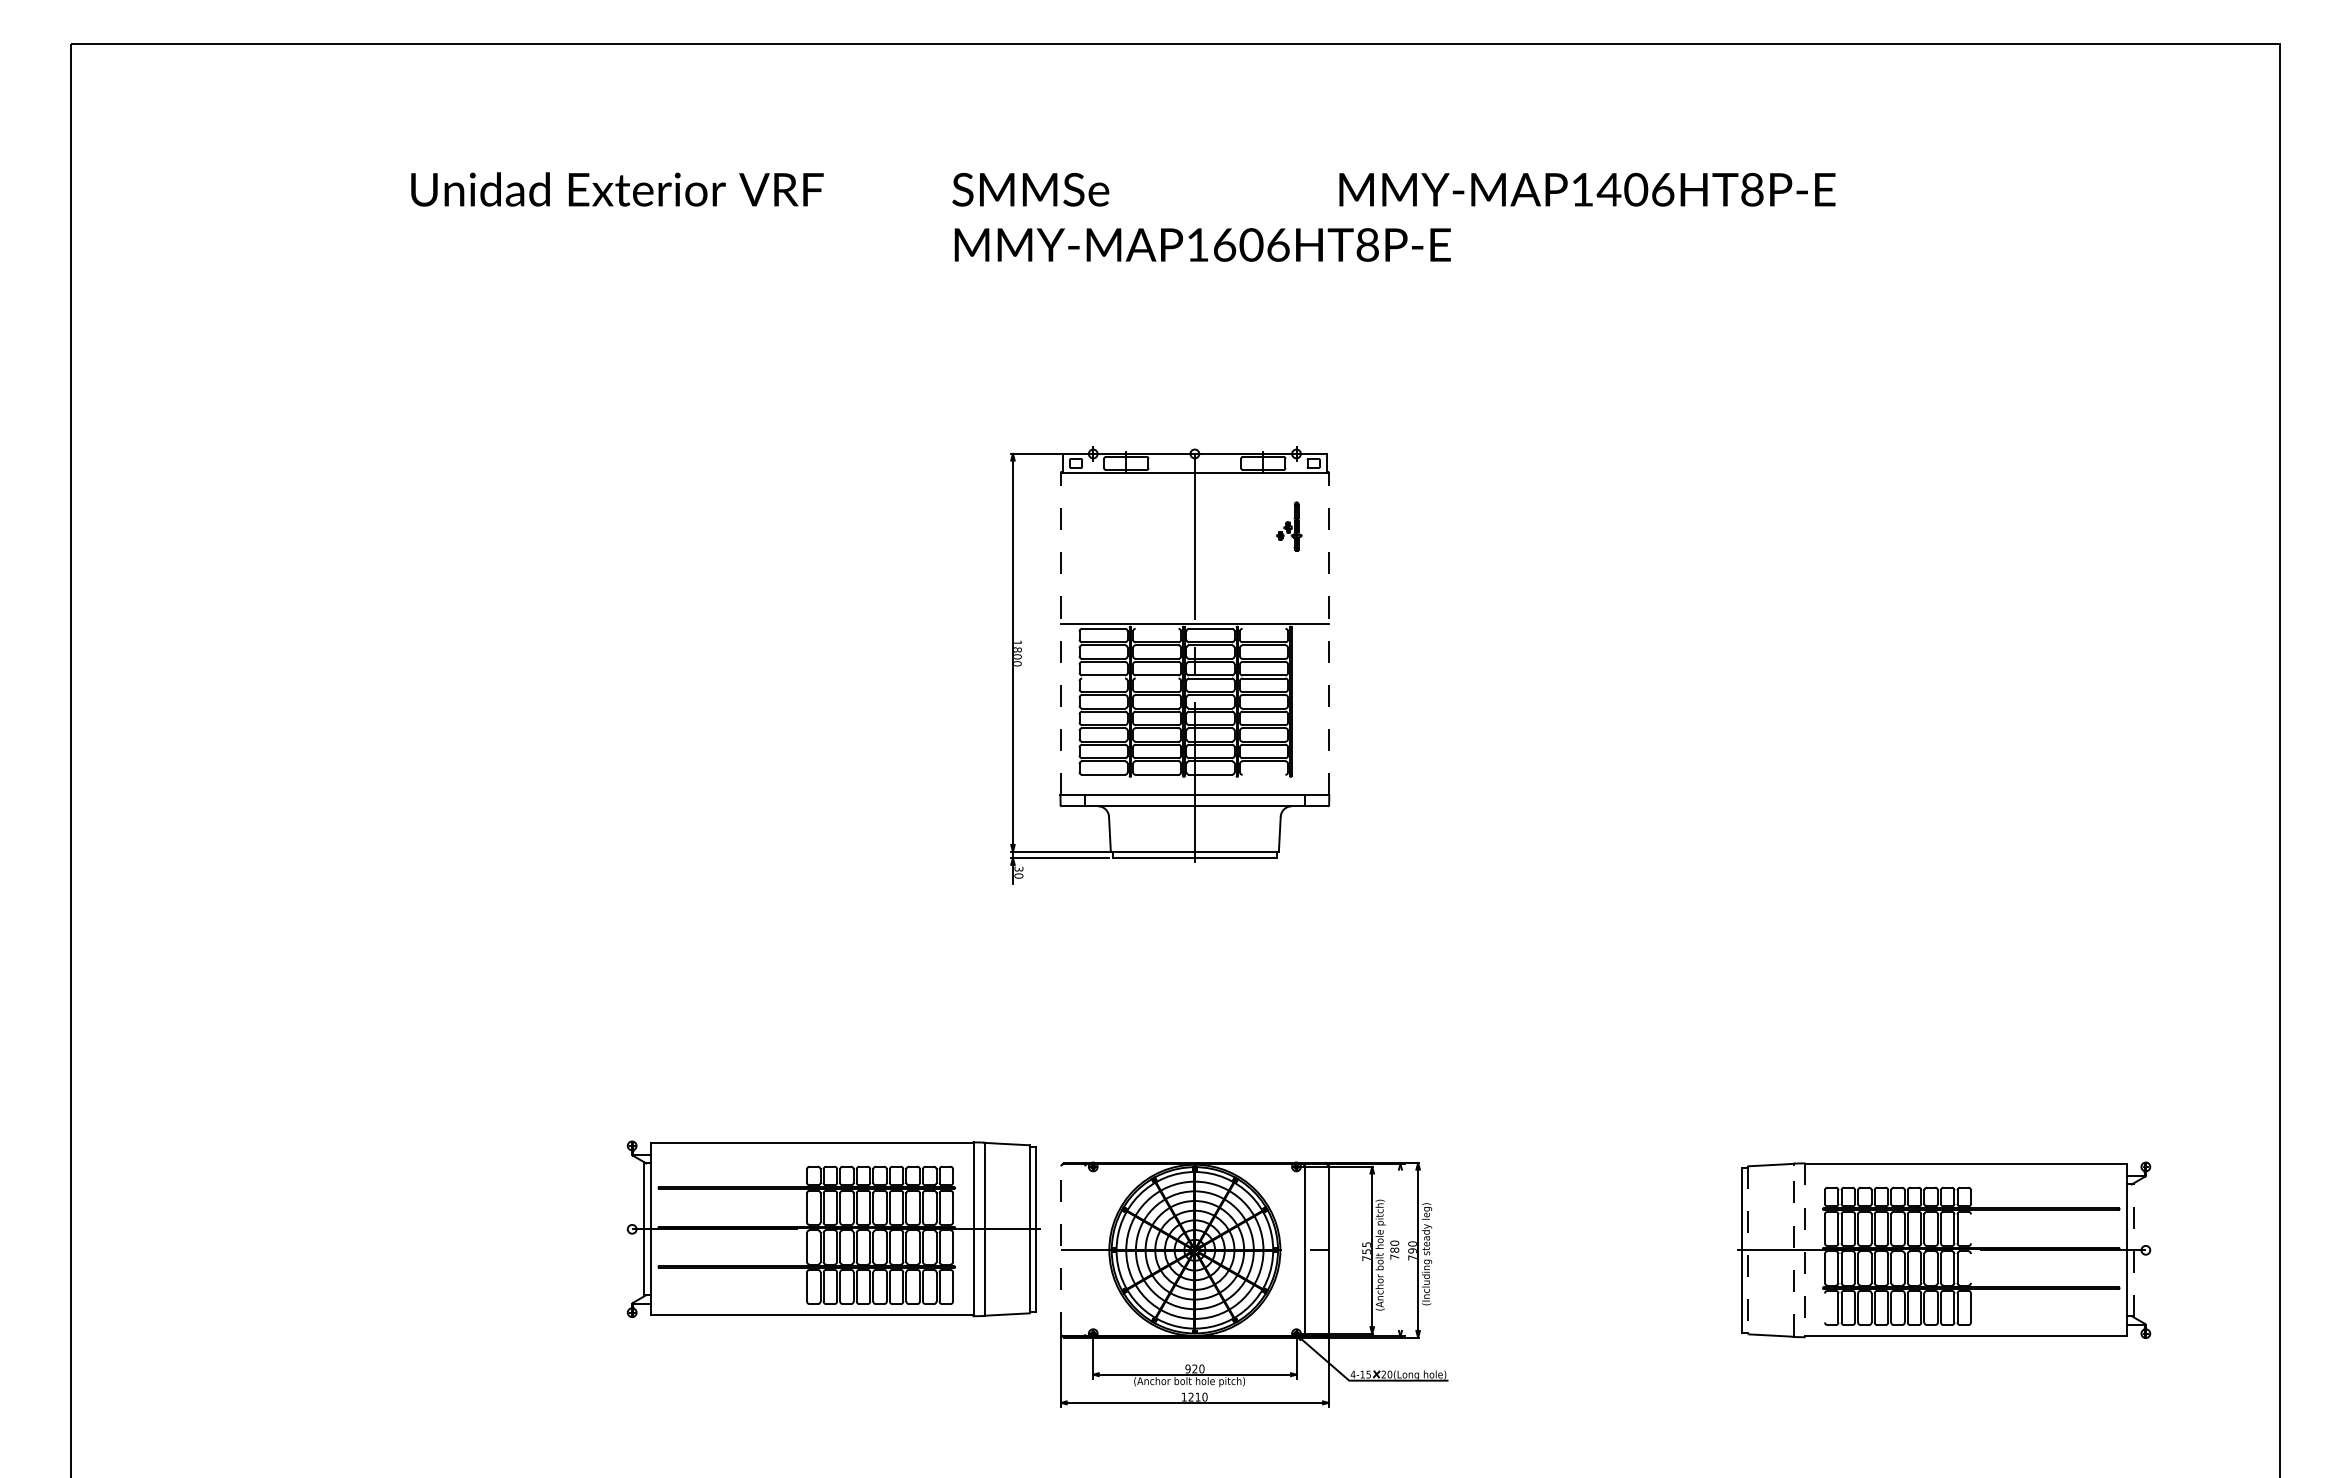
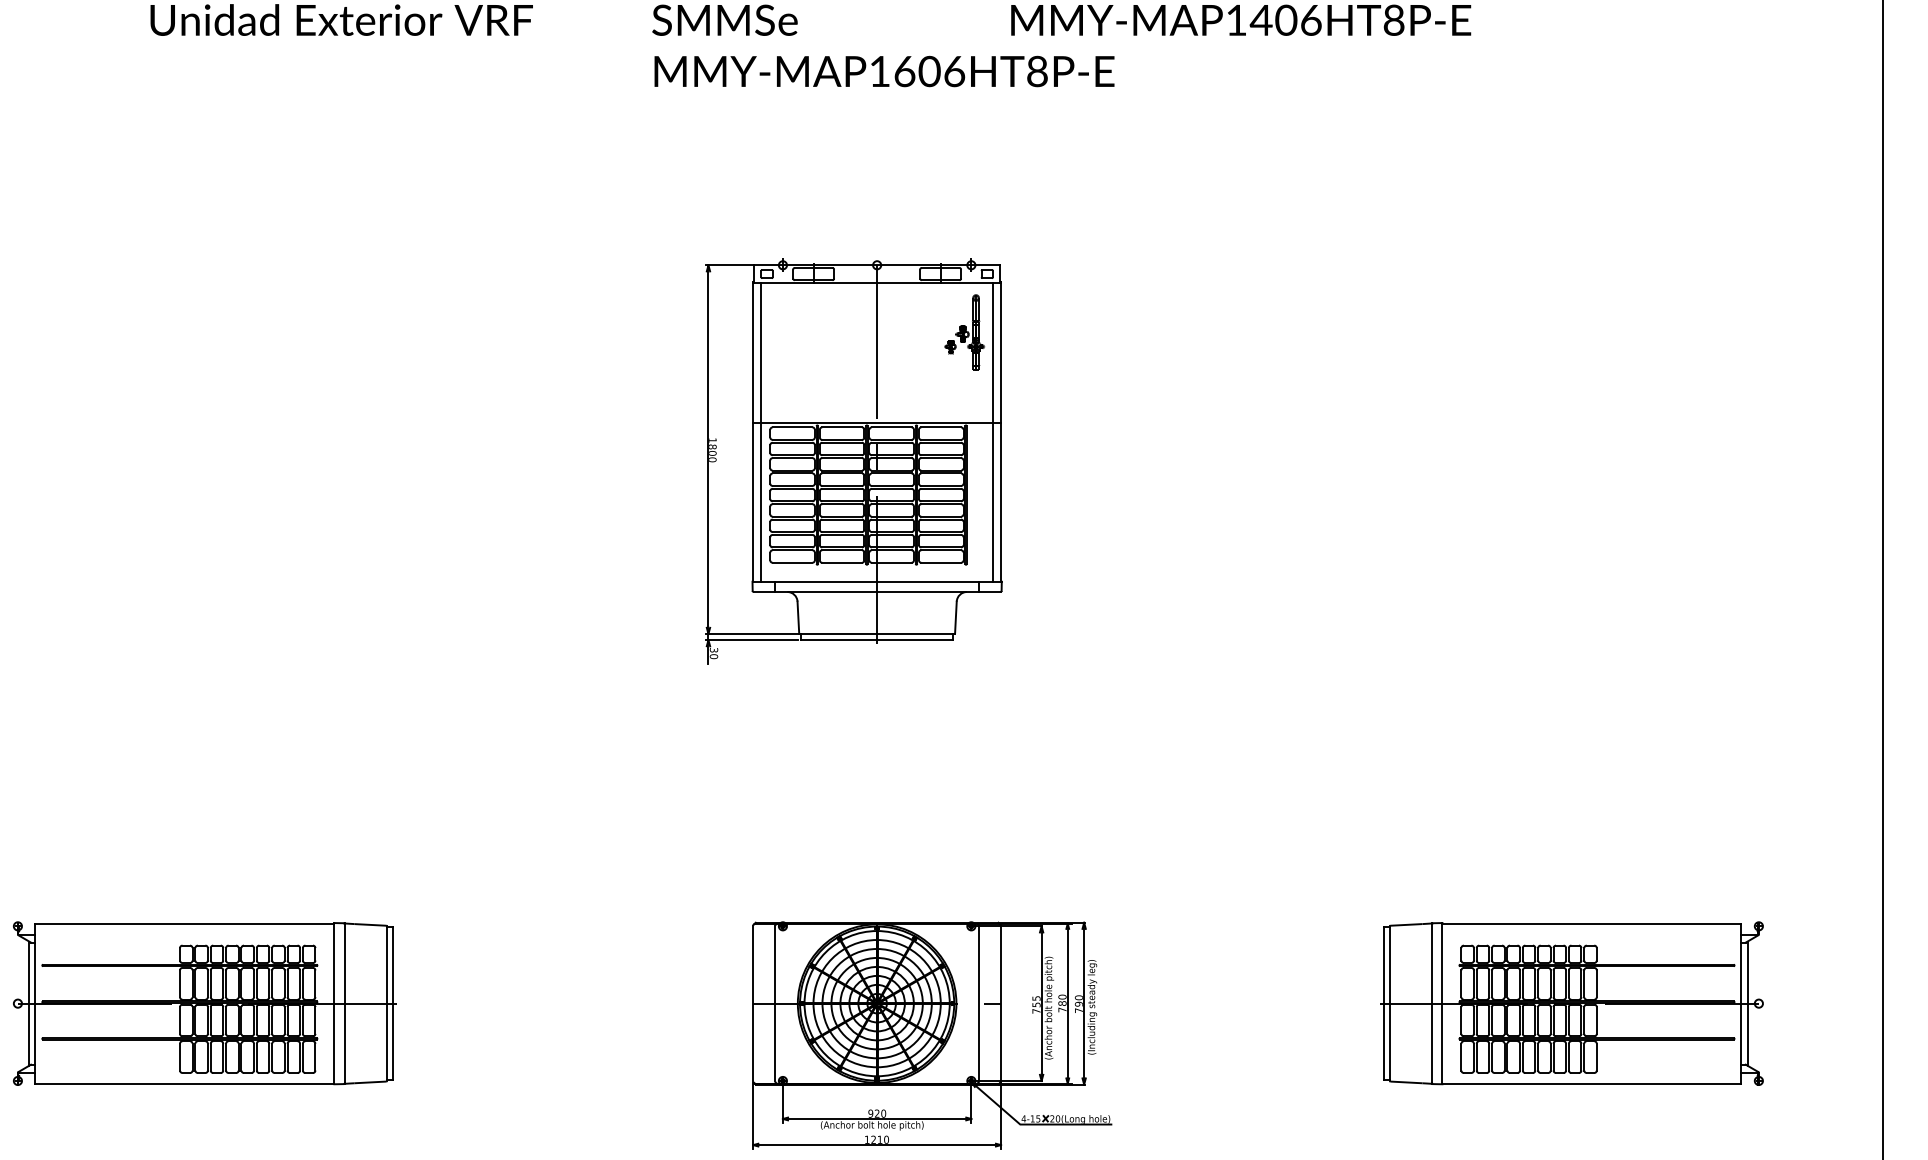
part: (1289, 526) -> (964, 332), size x1.67
line: (1156, 628) -> (841, 427), added
line: (1263, 628) -> (940, 427), added
line: (1061, 633) -> (753, 431), dashed -> solid
line: (1070, 633) -> (761, 431), added
line: (1319, 633) -> (992, 431), added
line: (1328, 633) -> (1001, 431), dashed -> solid
line: (1103, 678) -> (792, 473), added
line: (1156, 678) -> (841, 473), added
line: (1263, 774) -> (940, 562), added
part: (833, 1228) -> (204, 1002), moved
line: (1971, 1228) -> (1597, 983), added
line: (1061, 1250) -> (753, 1003), dashed -> solid
line: (1085, 1250) -> (775, 1003), added
line: (1400, 1250) -> (1067, 1003), added
line: (1748, 1250) -> (1390, 1003), dashed -> solid
line: (1793, 1250) -> (1432, 1003), dashed -> solid
line: (1804, 1250) -> (1442, 1003), dashed -> solid
line: (2133, 1250) -> (1747, 1003), dashed -> solid
line: (1971, 1267) -> (1597, 1019), added
line: (1825, 1307) -> (1461, 1056), added

